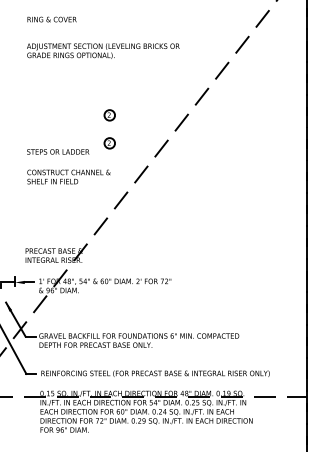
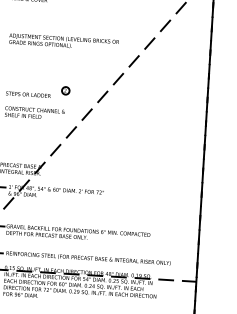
text: (103, 50) -> (64, 41), moved
part: (109, 115) -> (66, 70), removed

